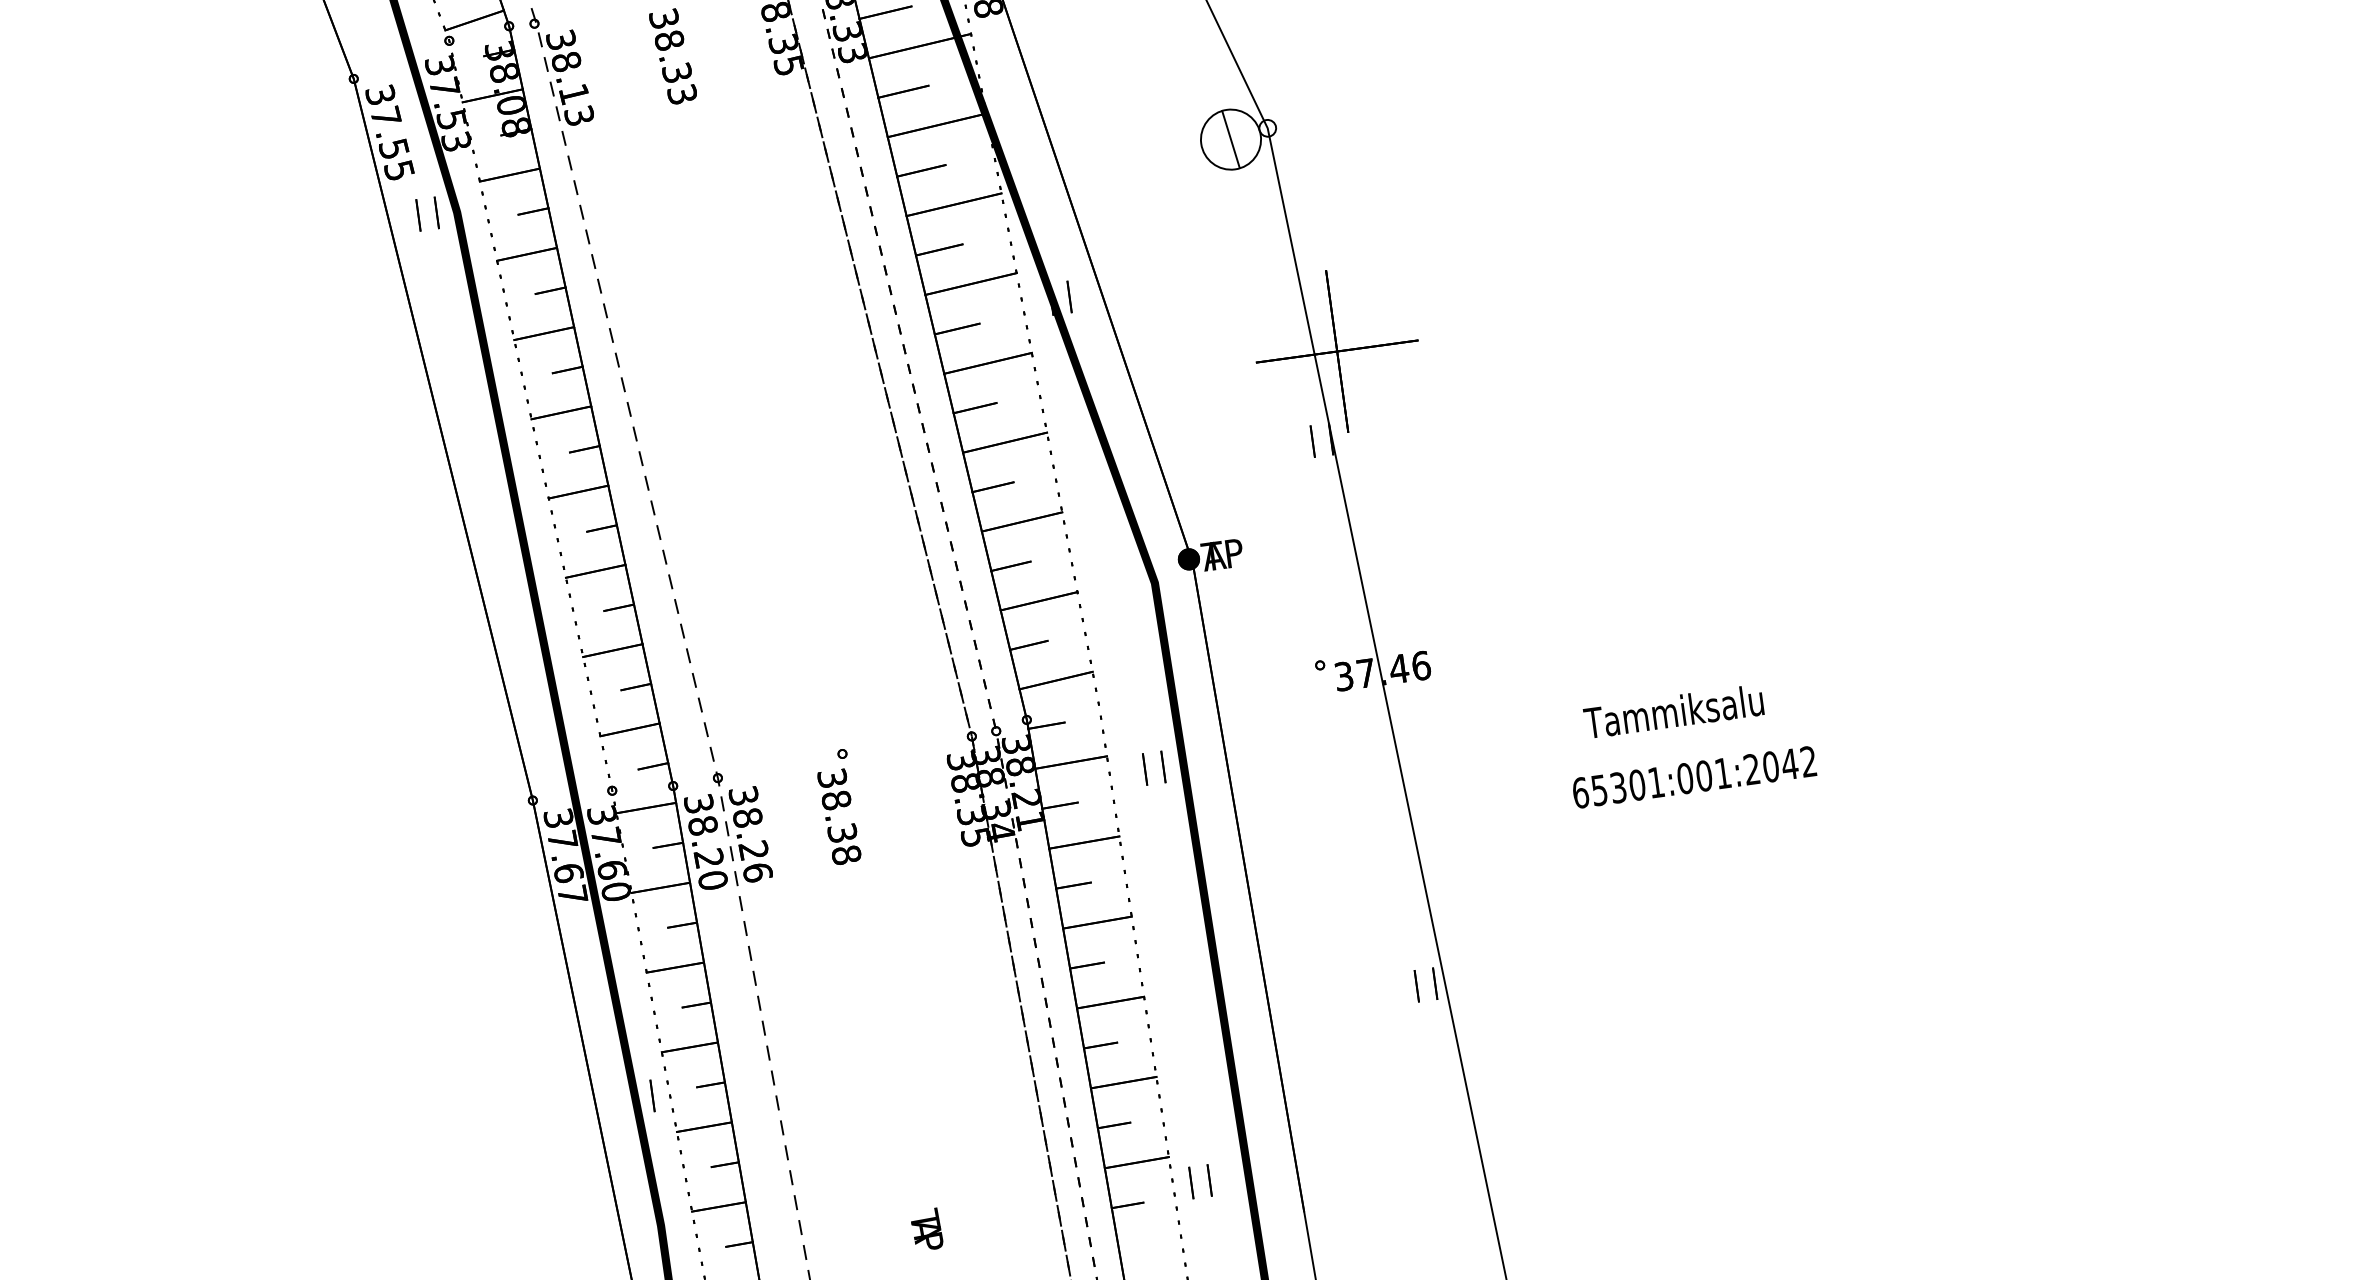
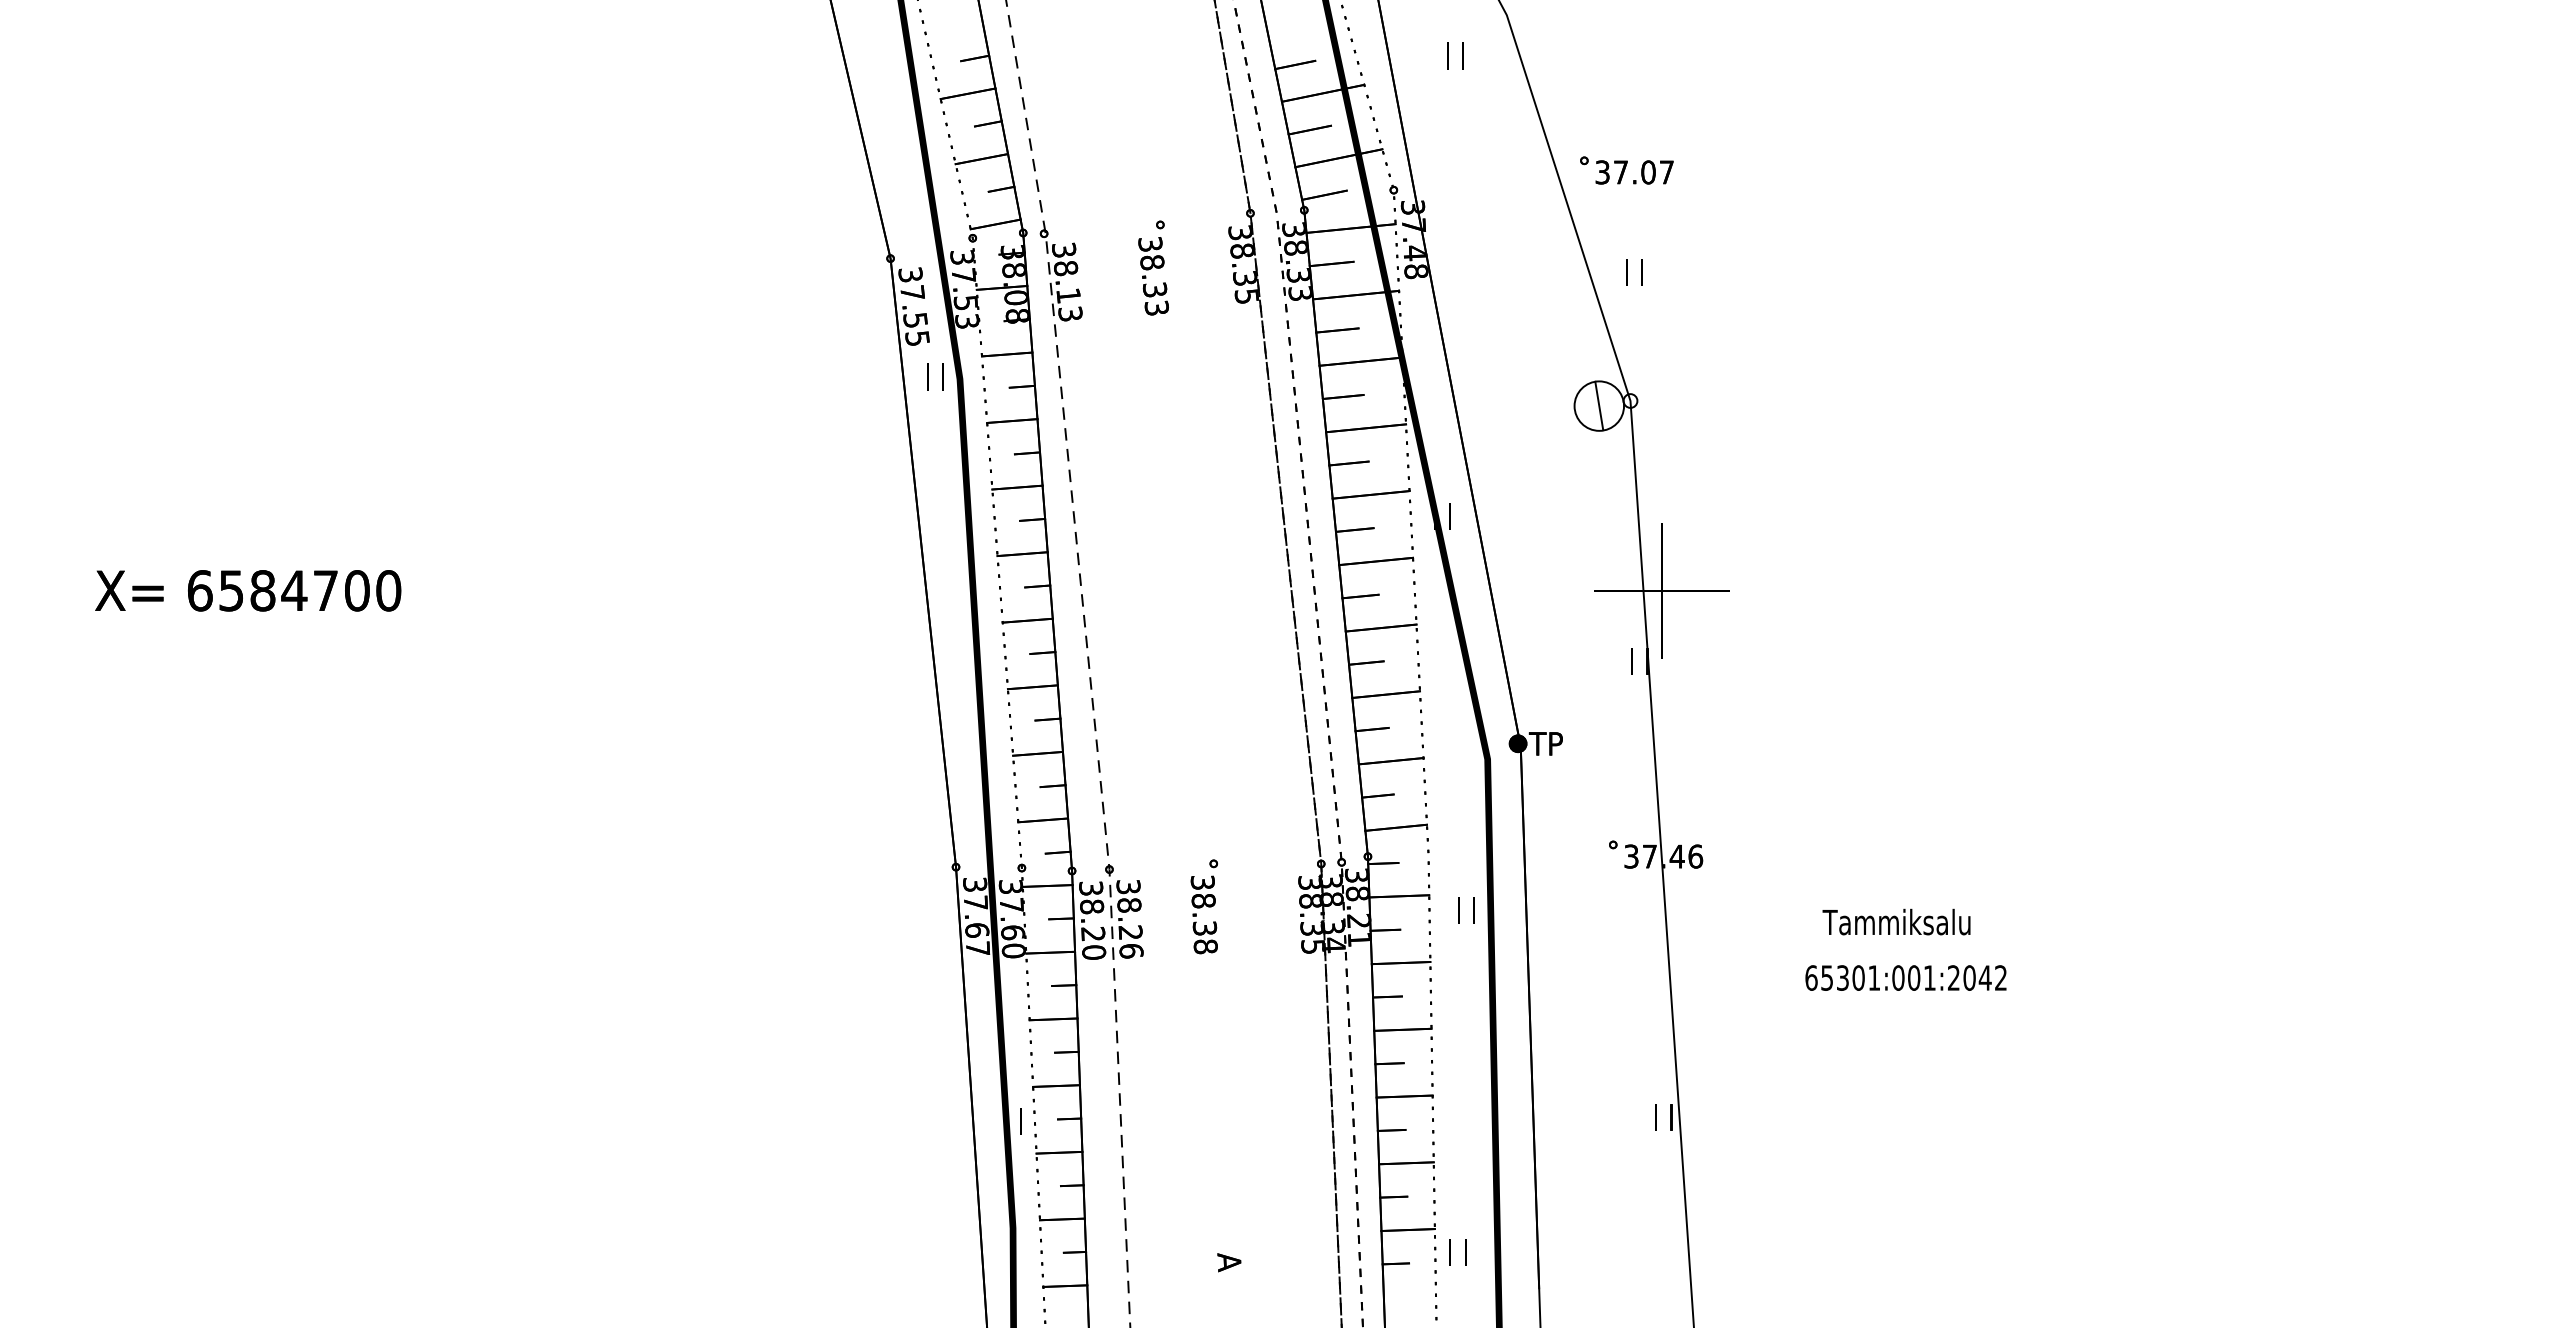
text: (1221, 554) -> (1545, 743), A -> TP
text: (926, 1230) -> (1229, 1261), TP -> A

